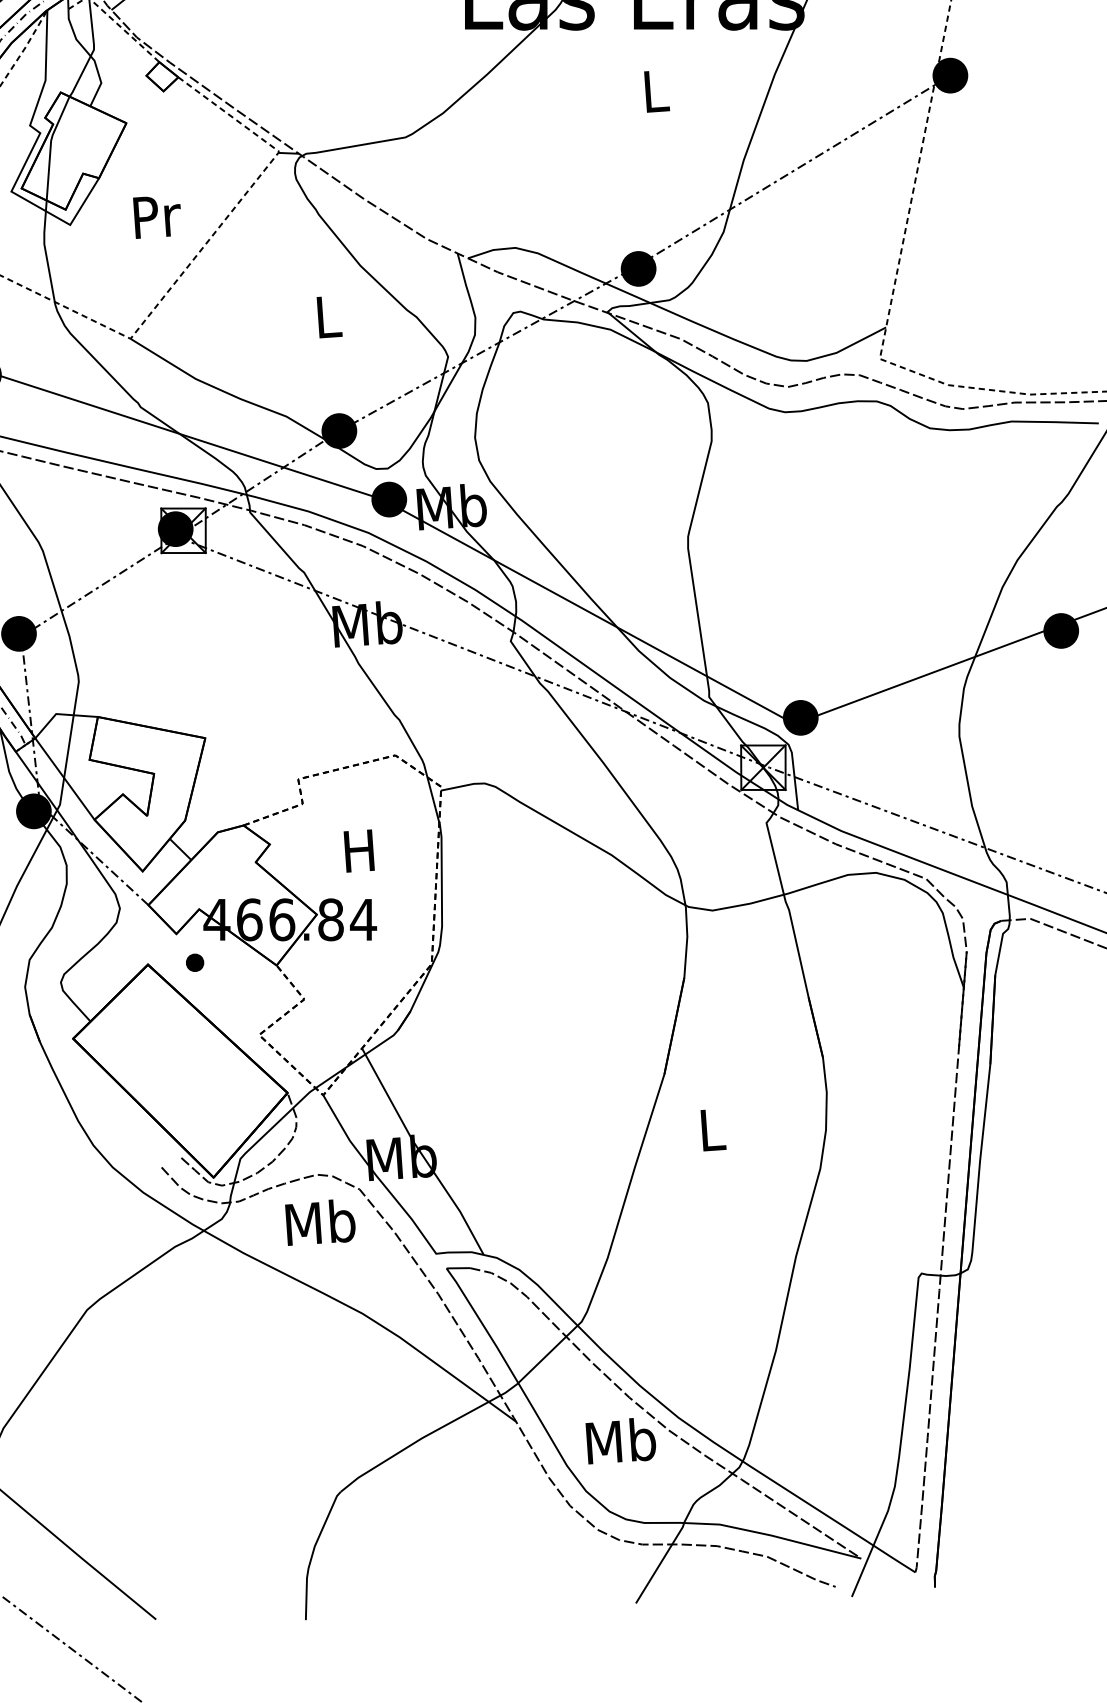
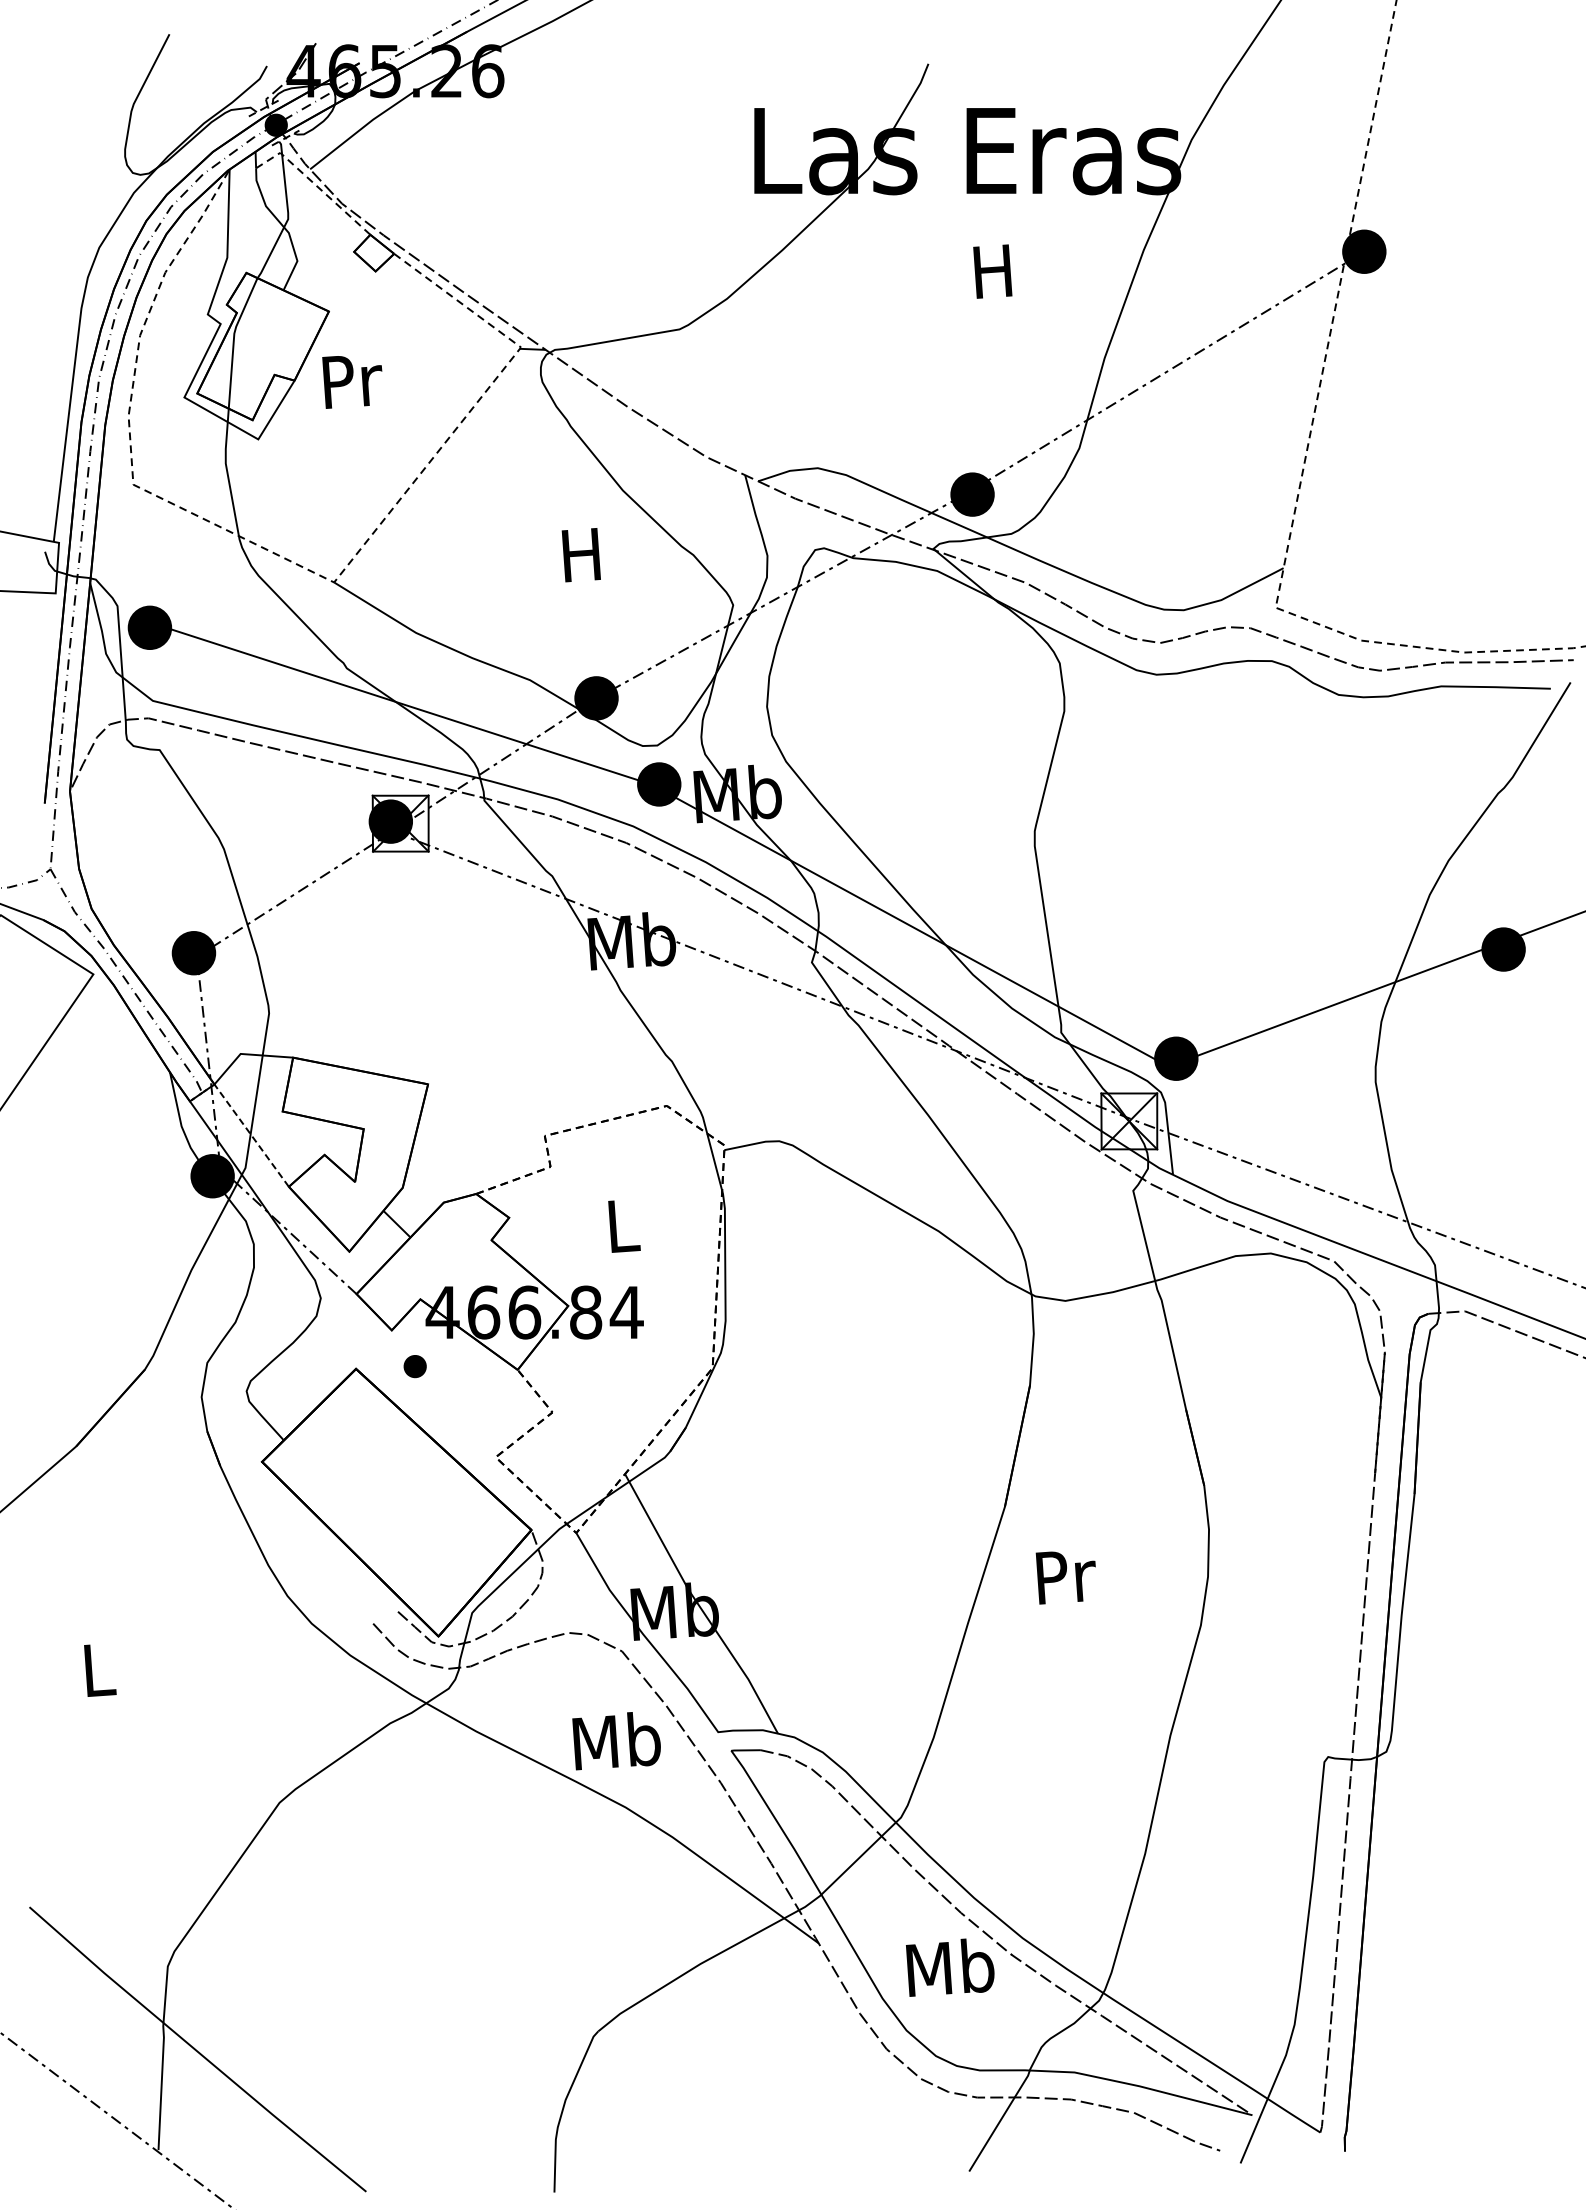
text: (654, 91) -> (992, 271), L -> H
text: (157, 217) -> (352, 382), moved
text: (326, 317) -> (580, 555), L -> H
line: (64, 778) -> (251, 1135), solid -> dashed
text: (359, 851) -> (621, 1226), H -> L
text: (712, 1130) -> (1065, 1577), L -> Pr
text: (320, 1222) -> (616, 1741), moved

